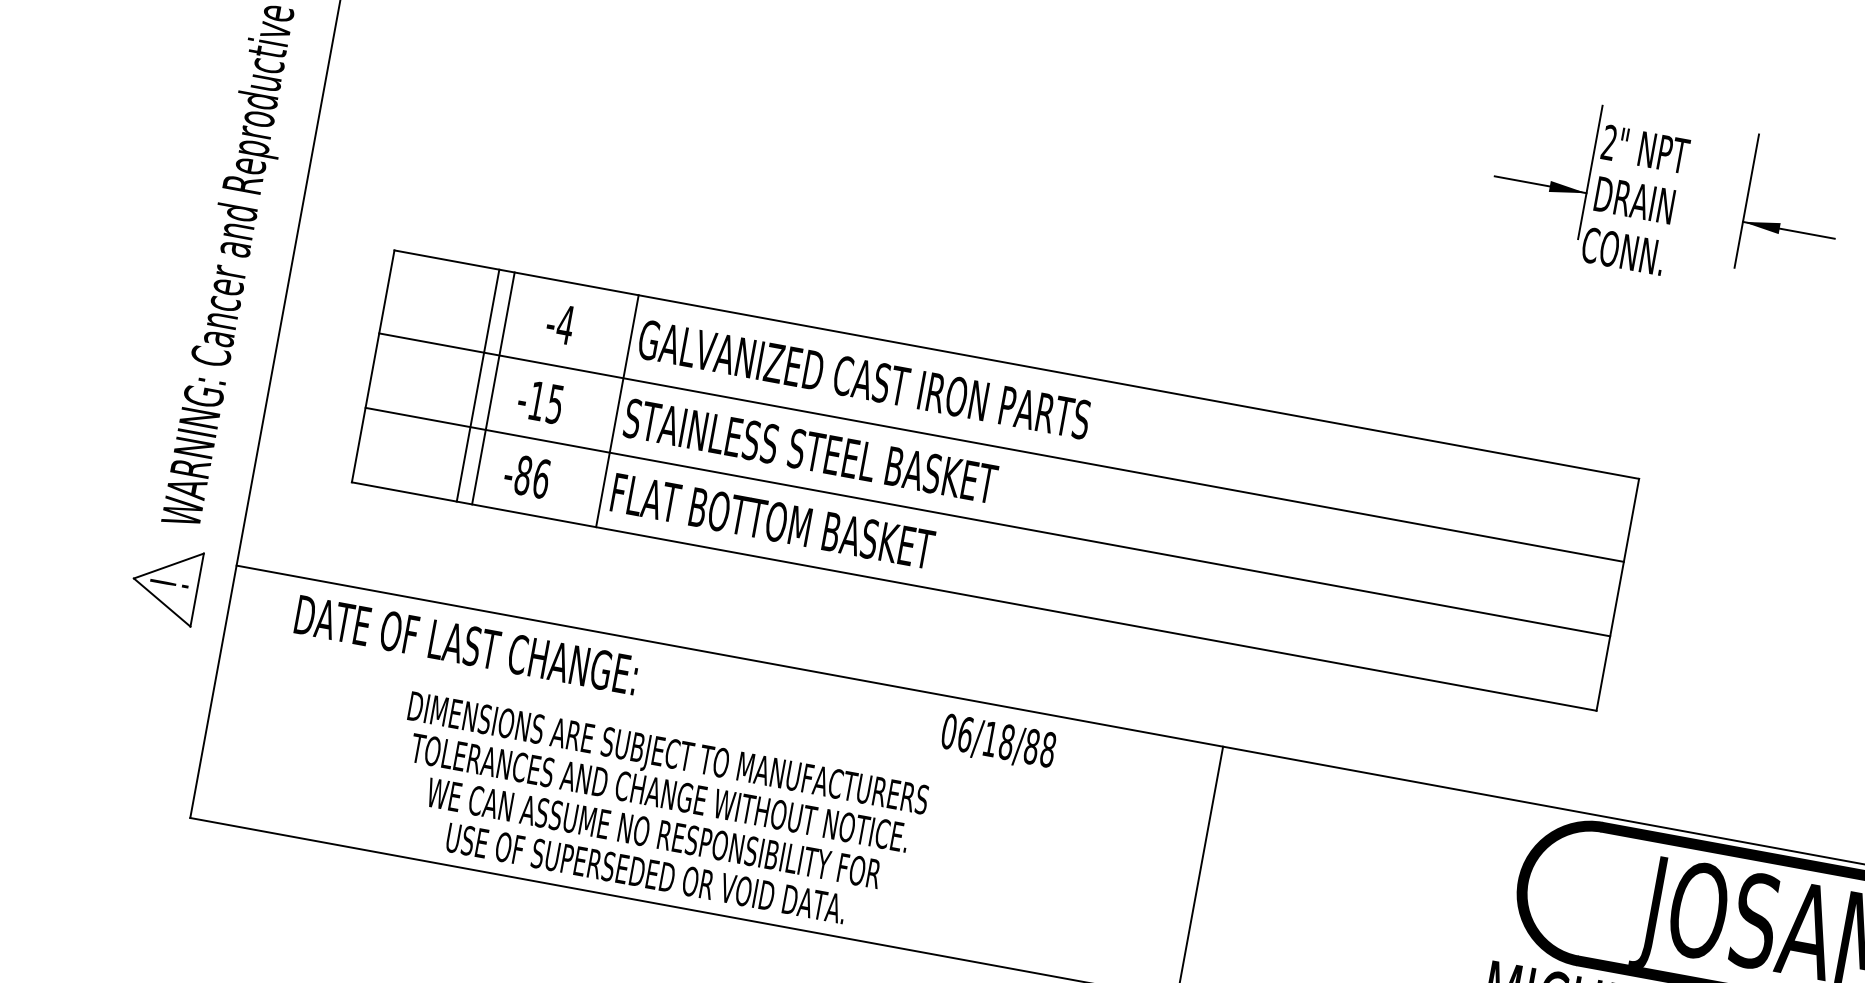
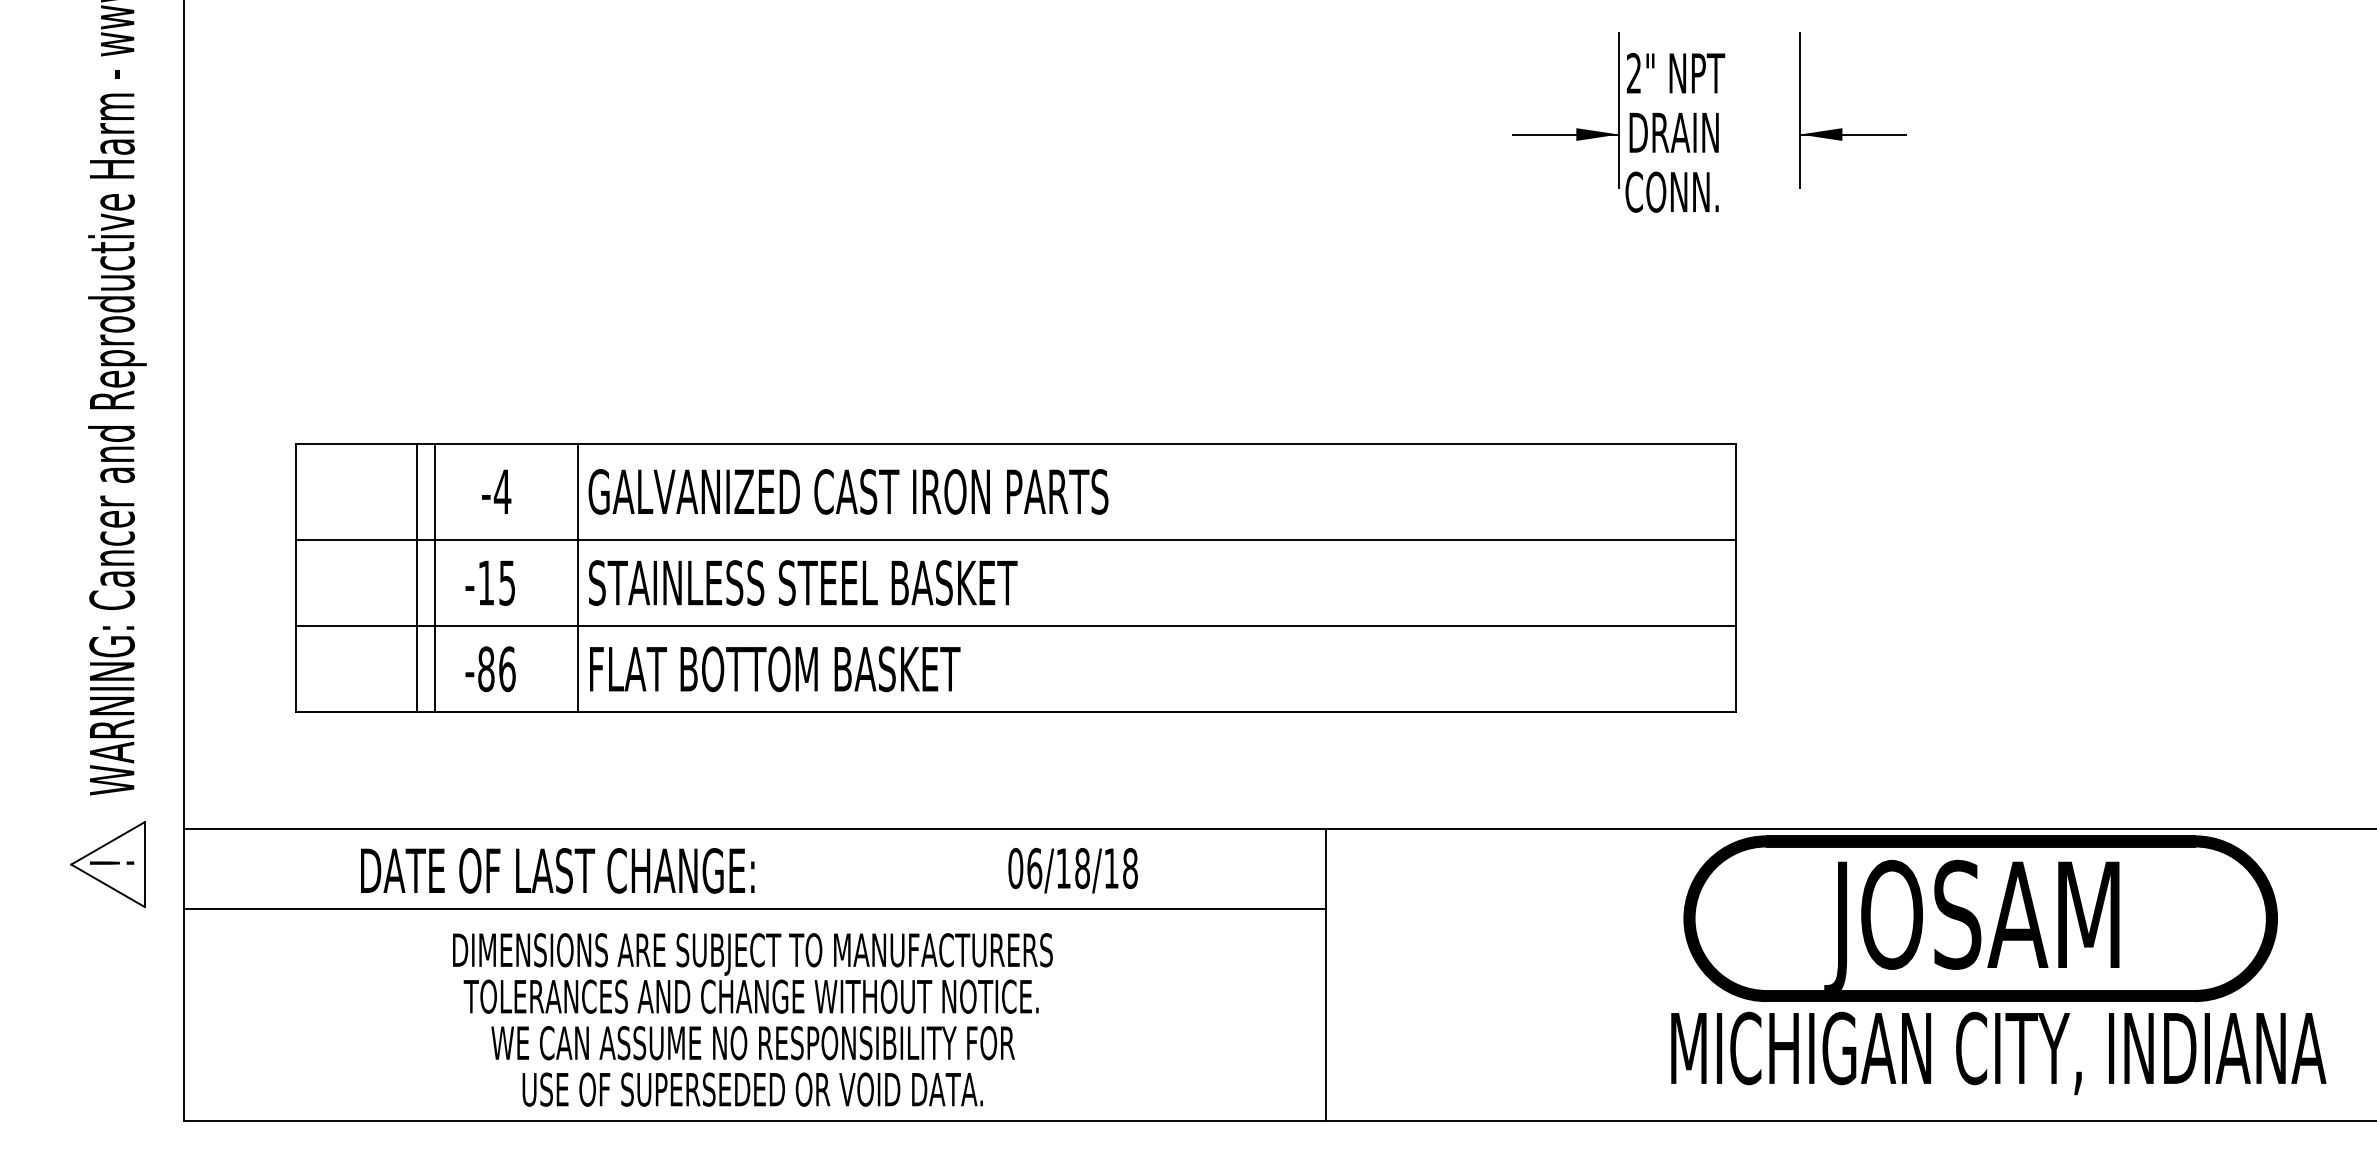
text: (466, 644) -> (557, 870), moved
line: (717, 724) -> (754, 908), added
text: (1031, 746) -> (1111, 868), 06/18/88 -> 06/18/18
text: (657, 812) -> (752, 1019), moved

